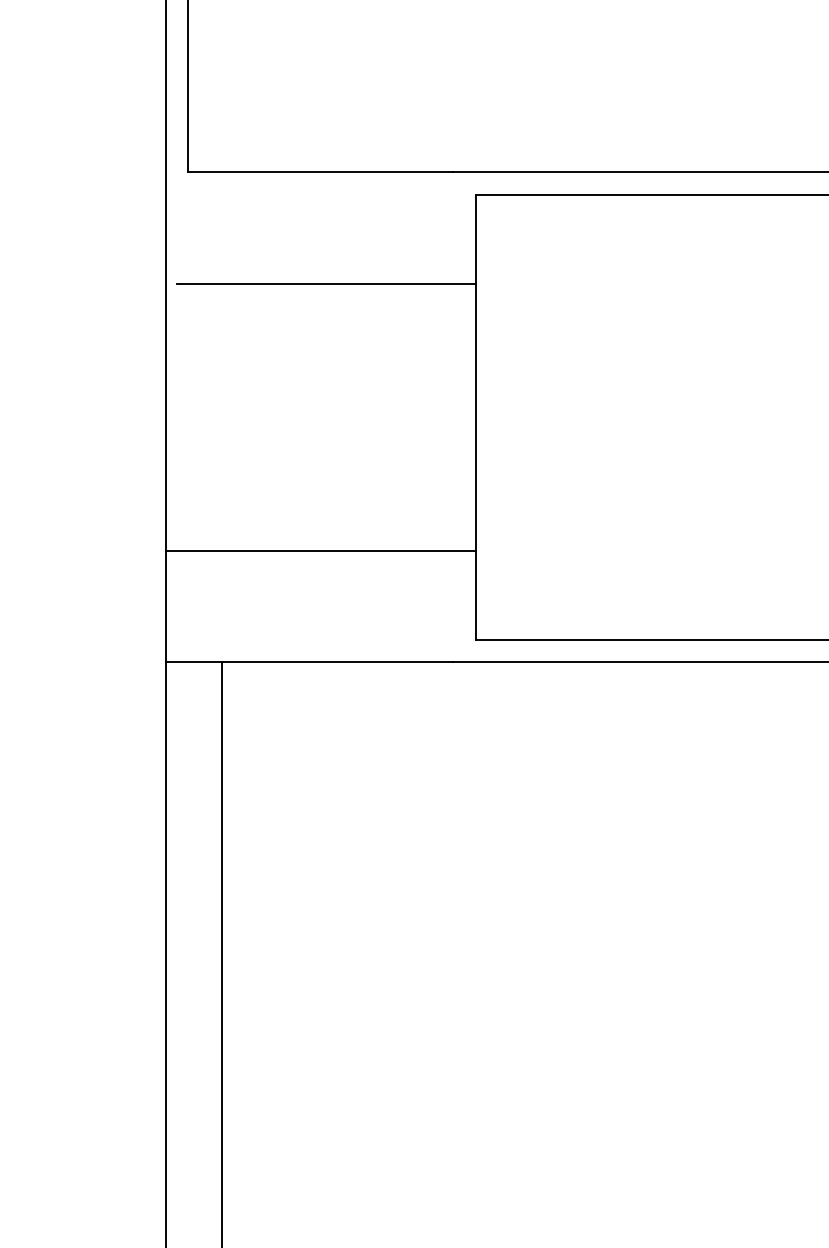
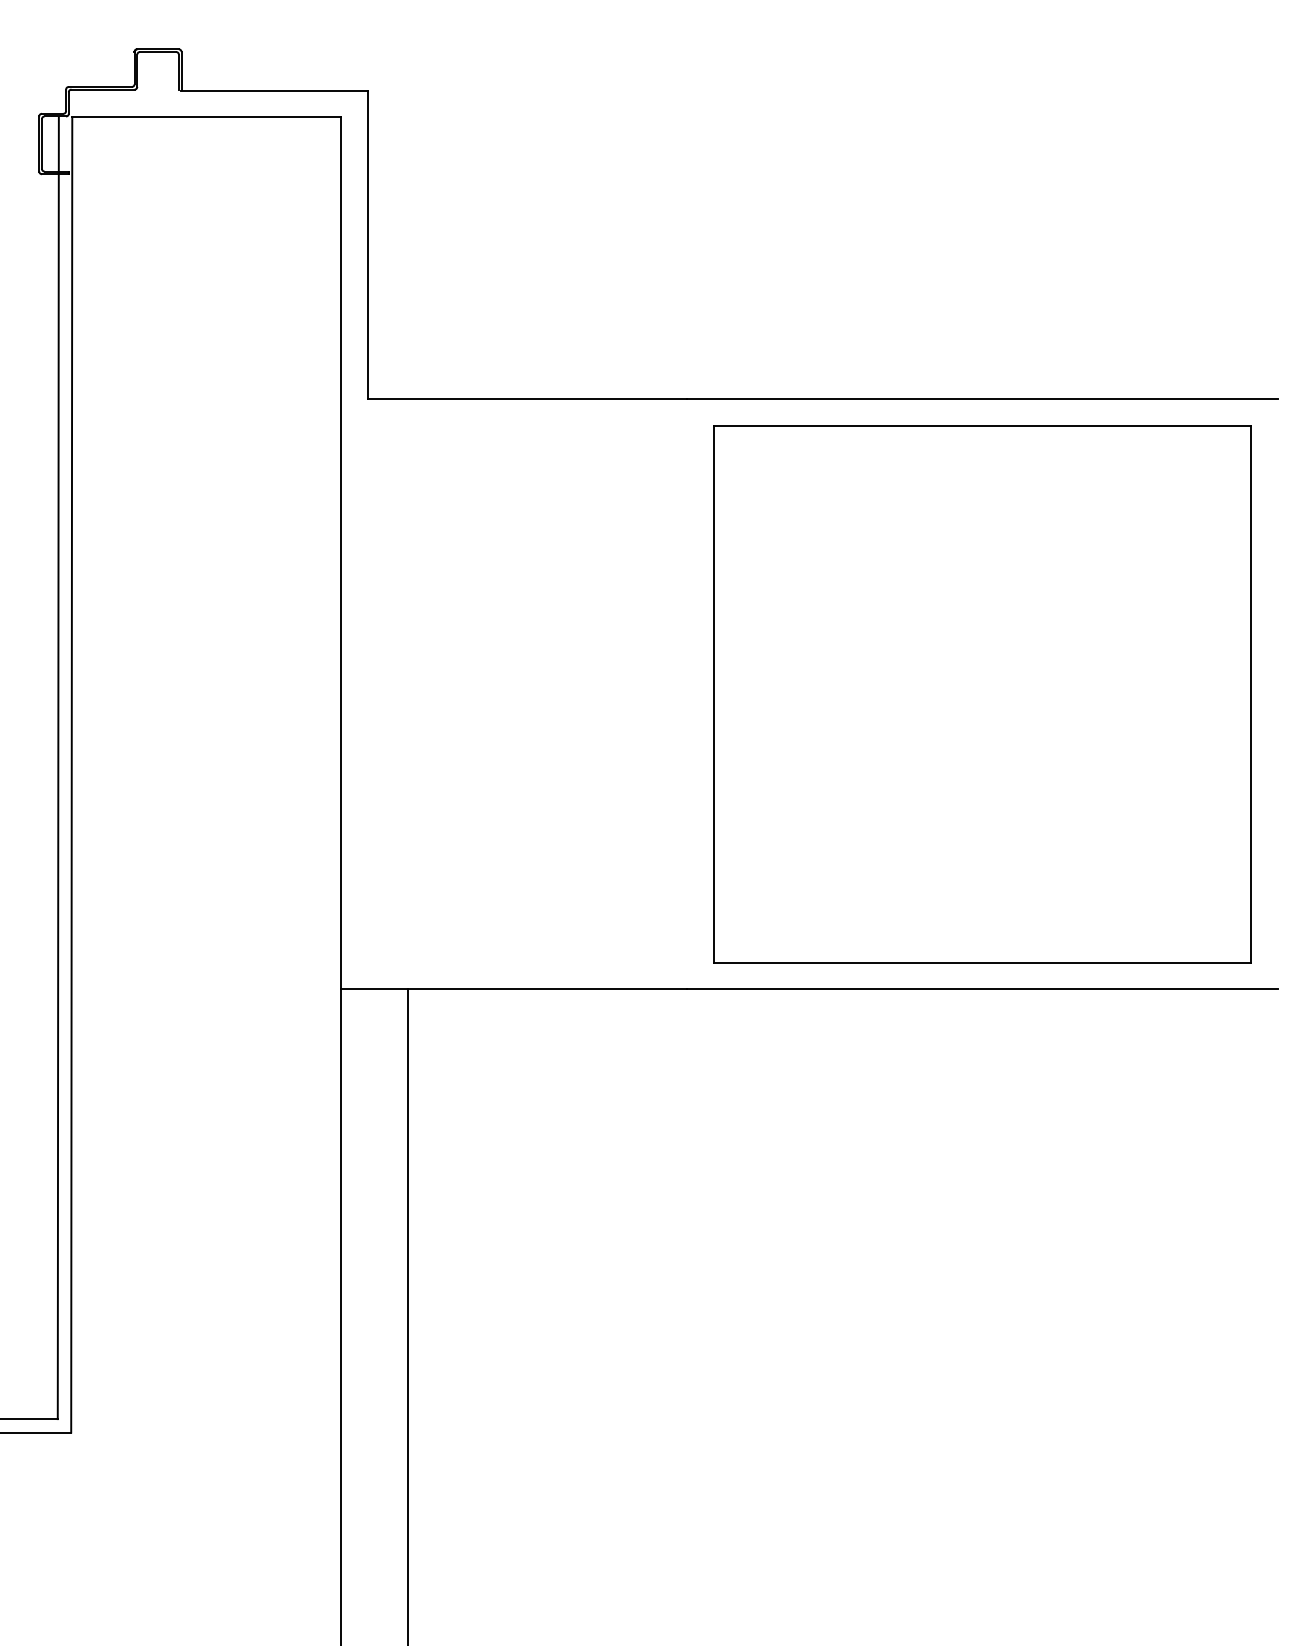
line: (326, 283) -> (534, 532), removed
line: (320, 551) -> (527, 855), removed

